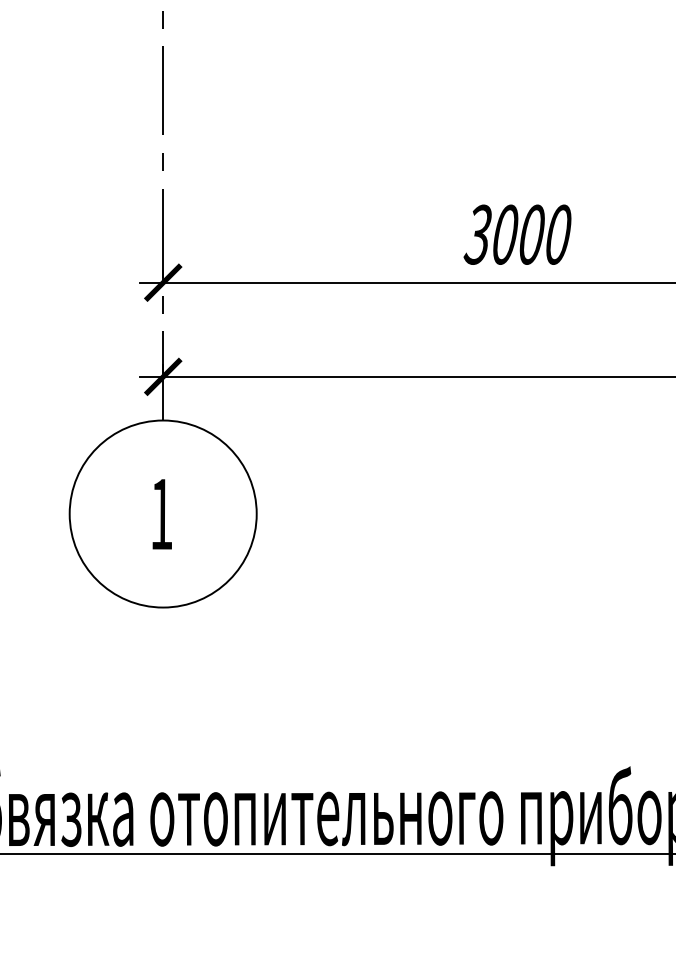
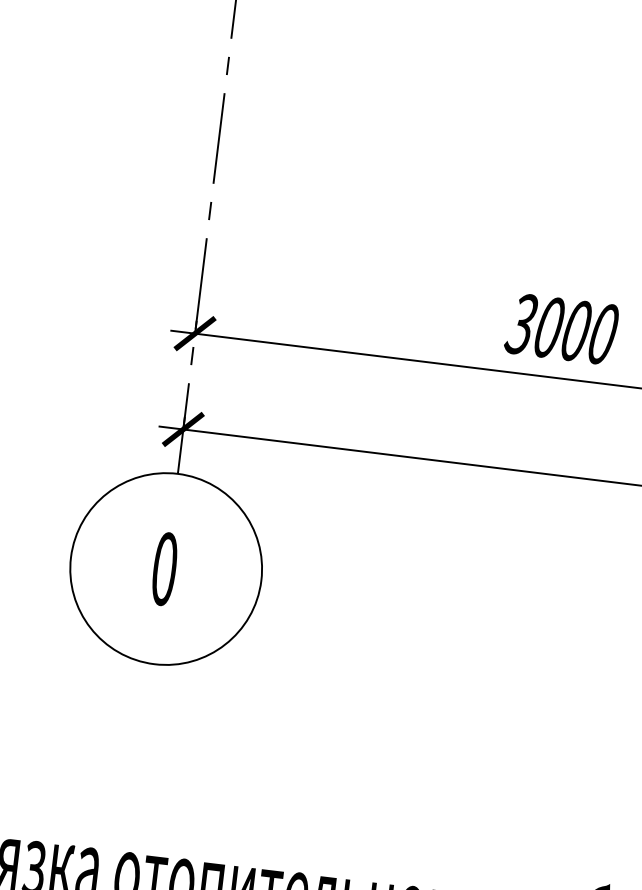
text: (161, 514) -> (164, 569), 1 -> 0

